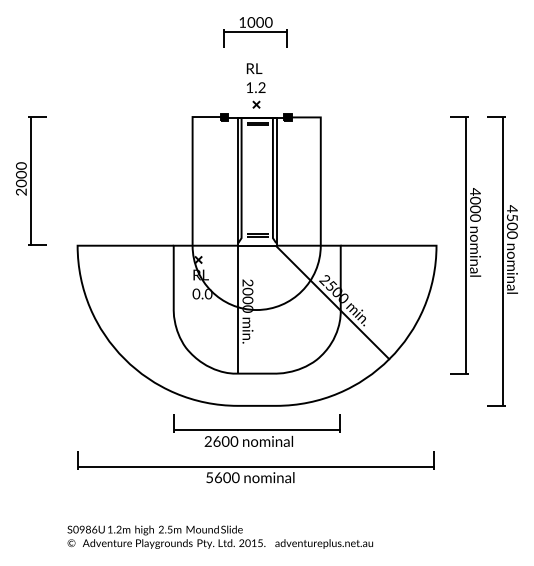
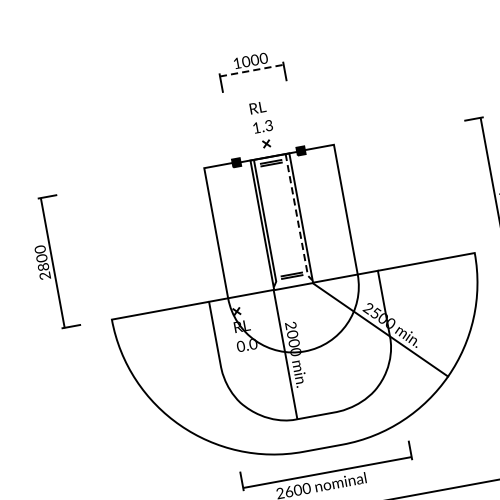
line: (255, 32) -> (252, 71), solid -> dashed
text: (261, 89) -> (268, 127), 1.2 -> 1.3
line: (272, 181) -> (297, 218), solid -> dashed
text: (21, 183) -> (43, 267), 2000 -> 2800

